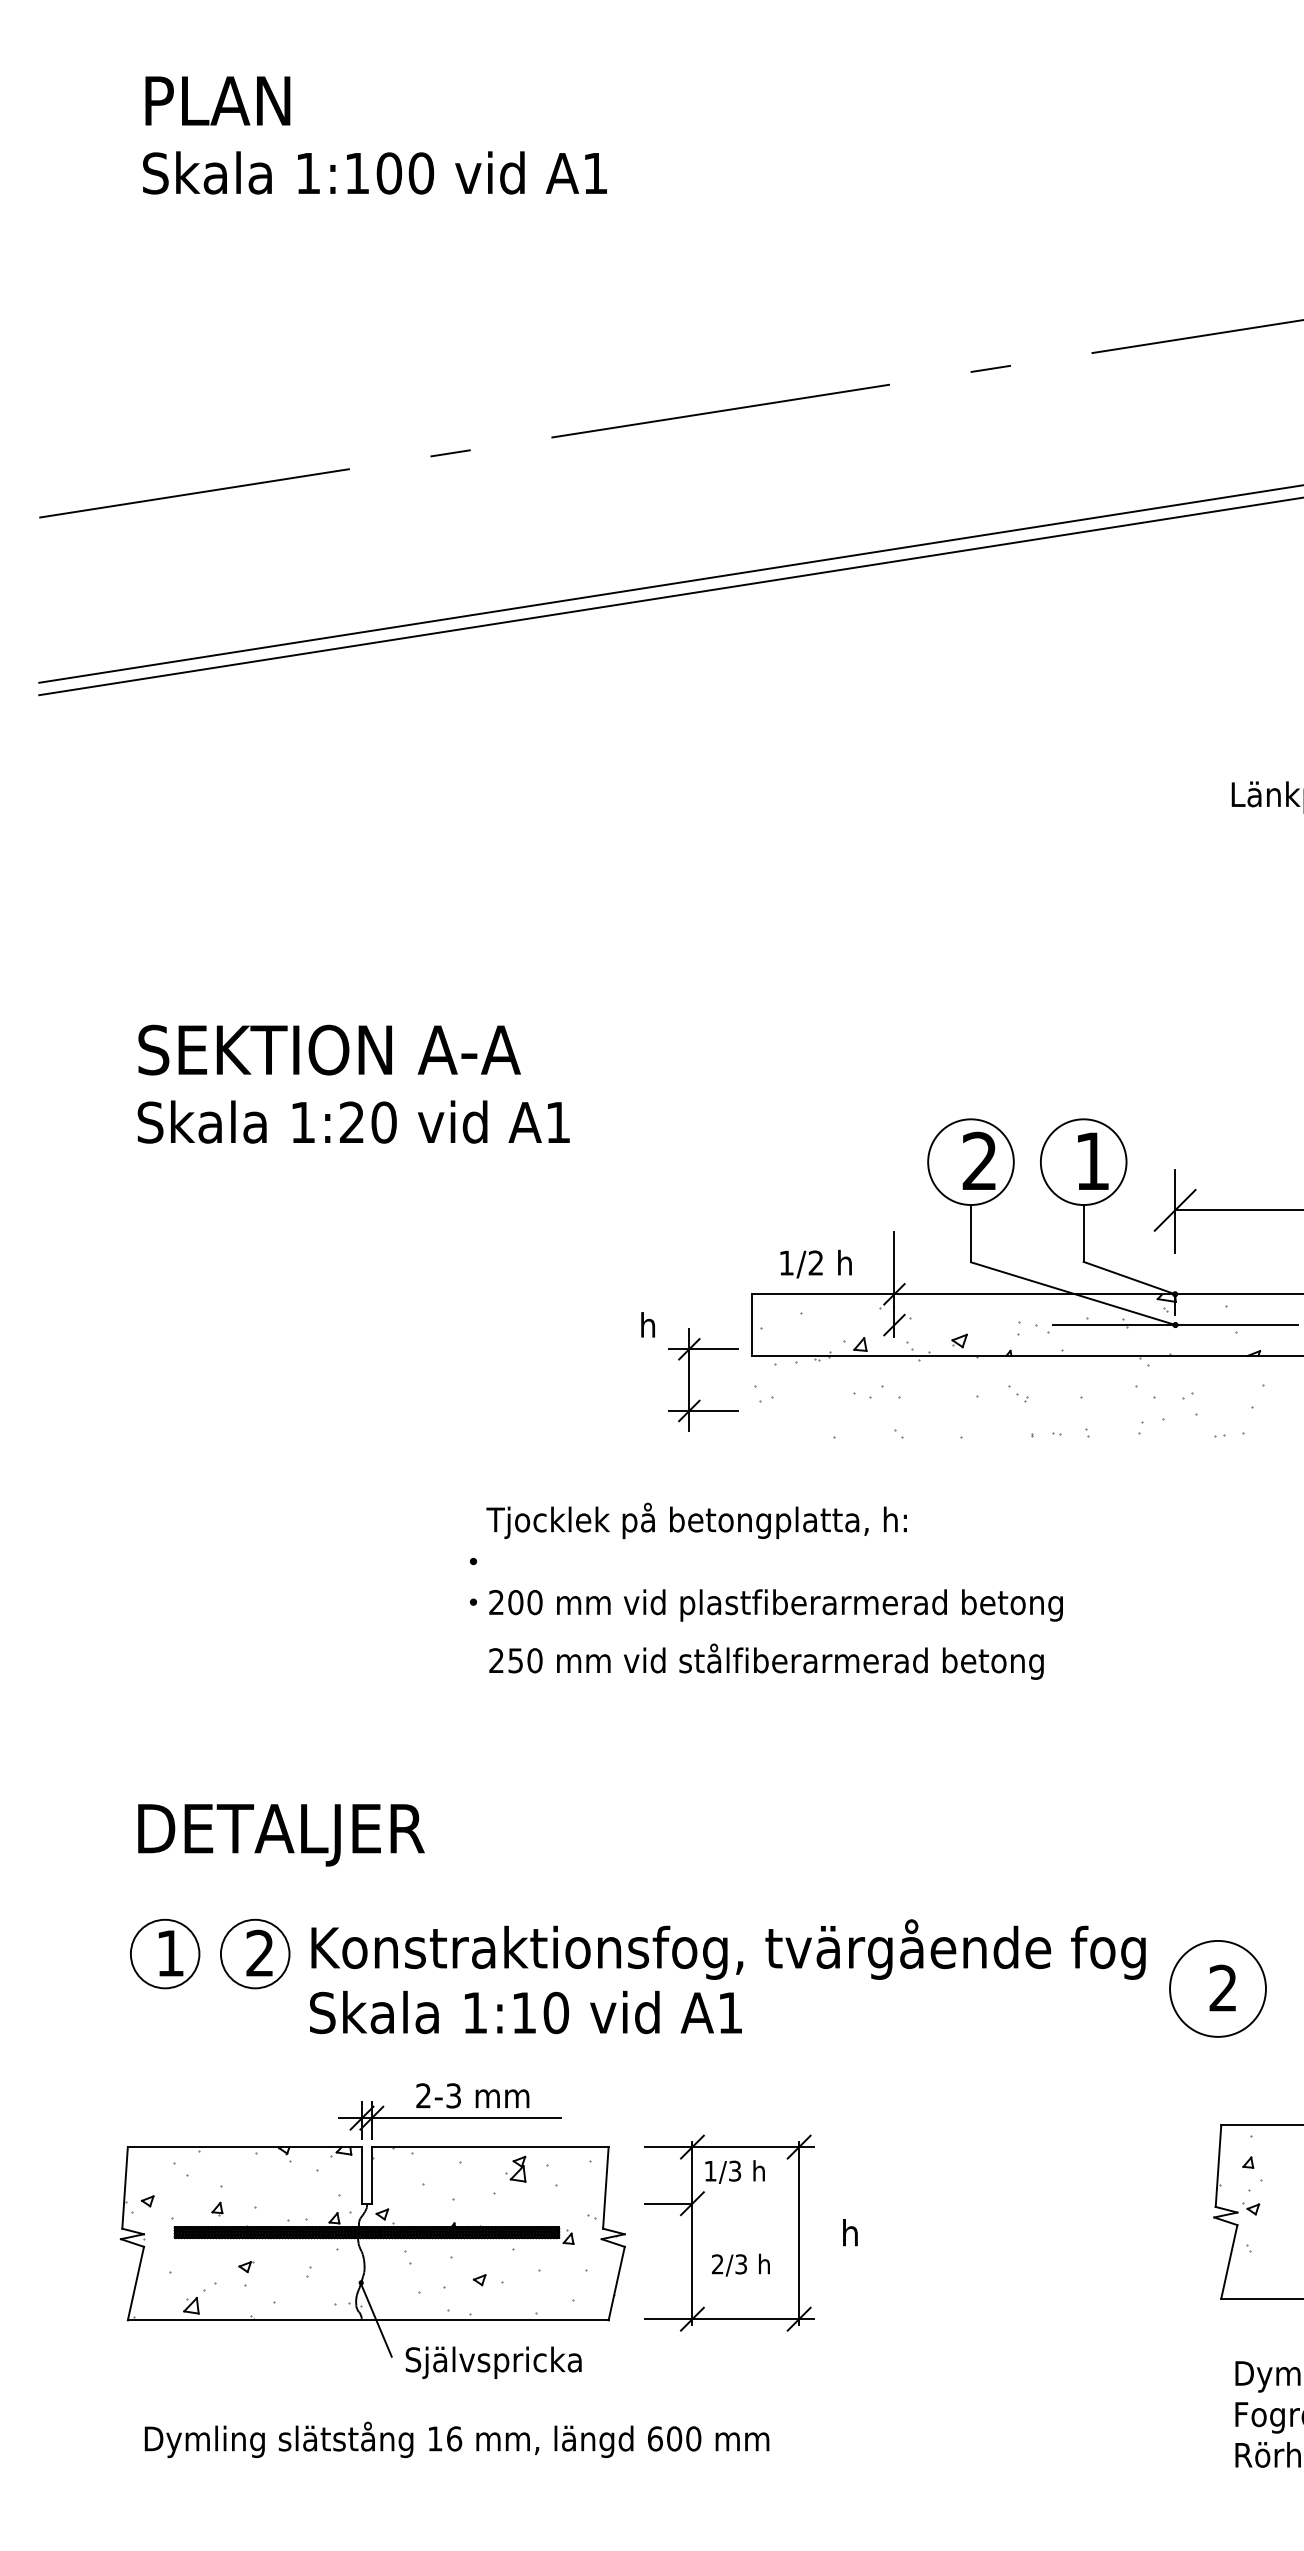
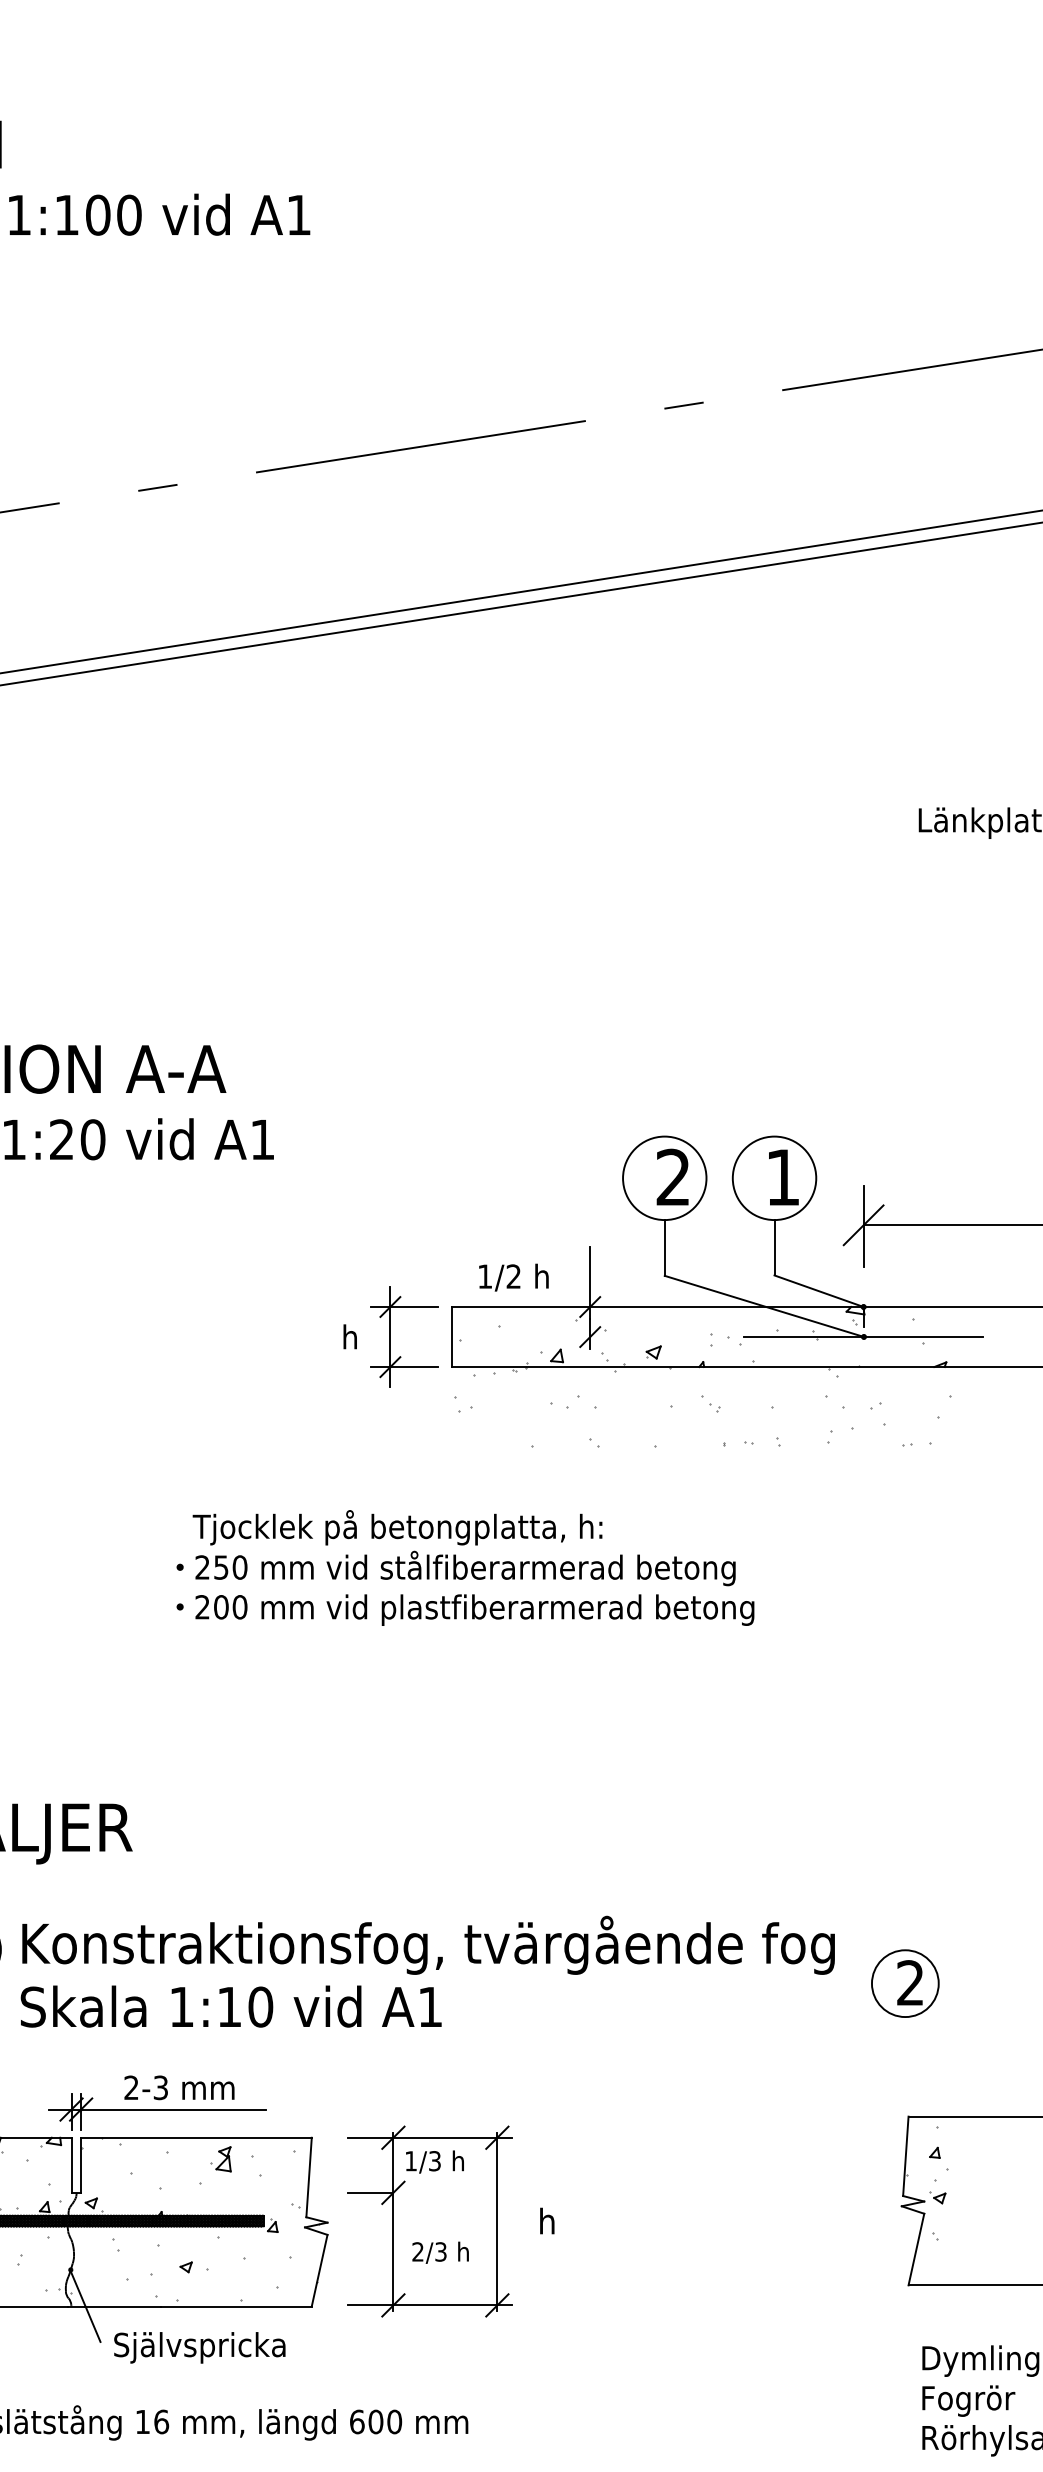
part: (689, 1379) -> (390, 1336), moved
text: (766, 1661) -> (465, 1568), moved
circle: (1217, 1988) -> (904, 1983), size x0.71

